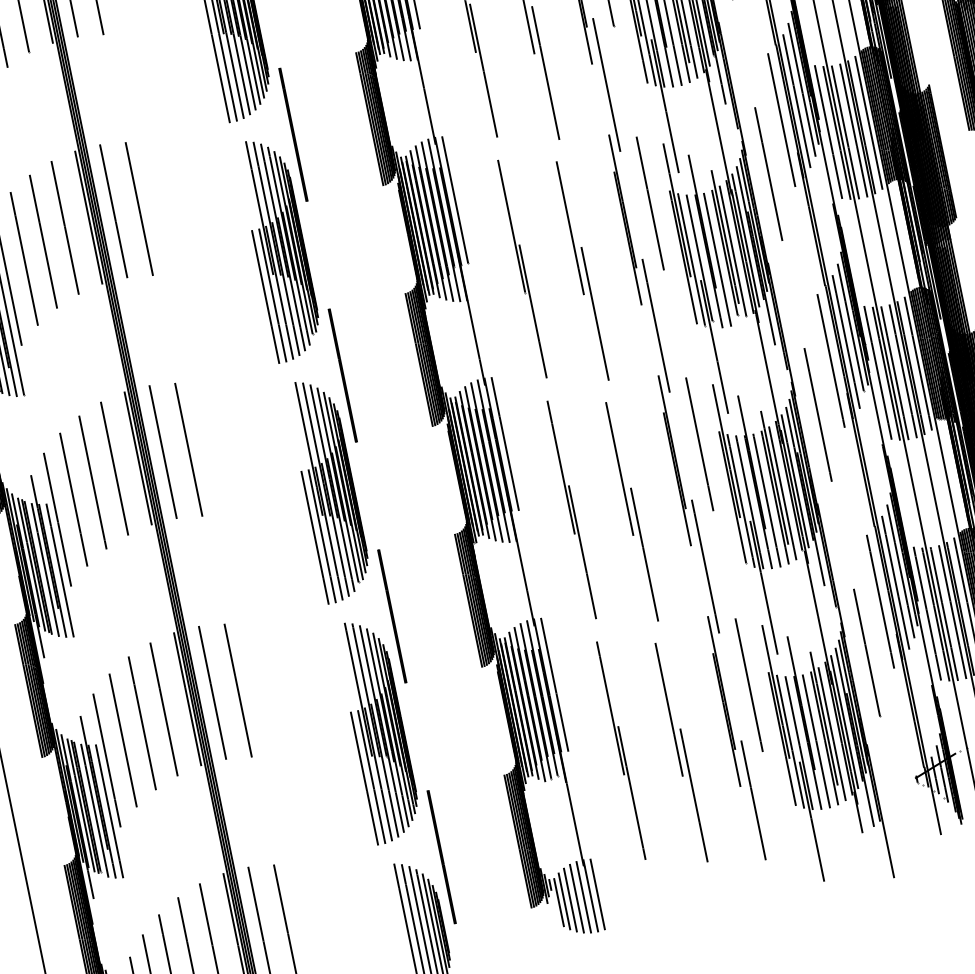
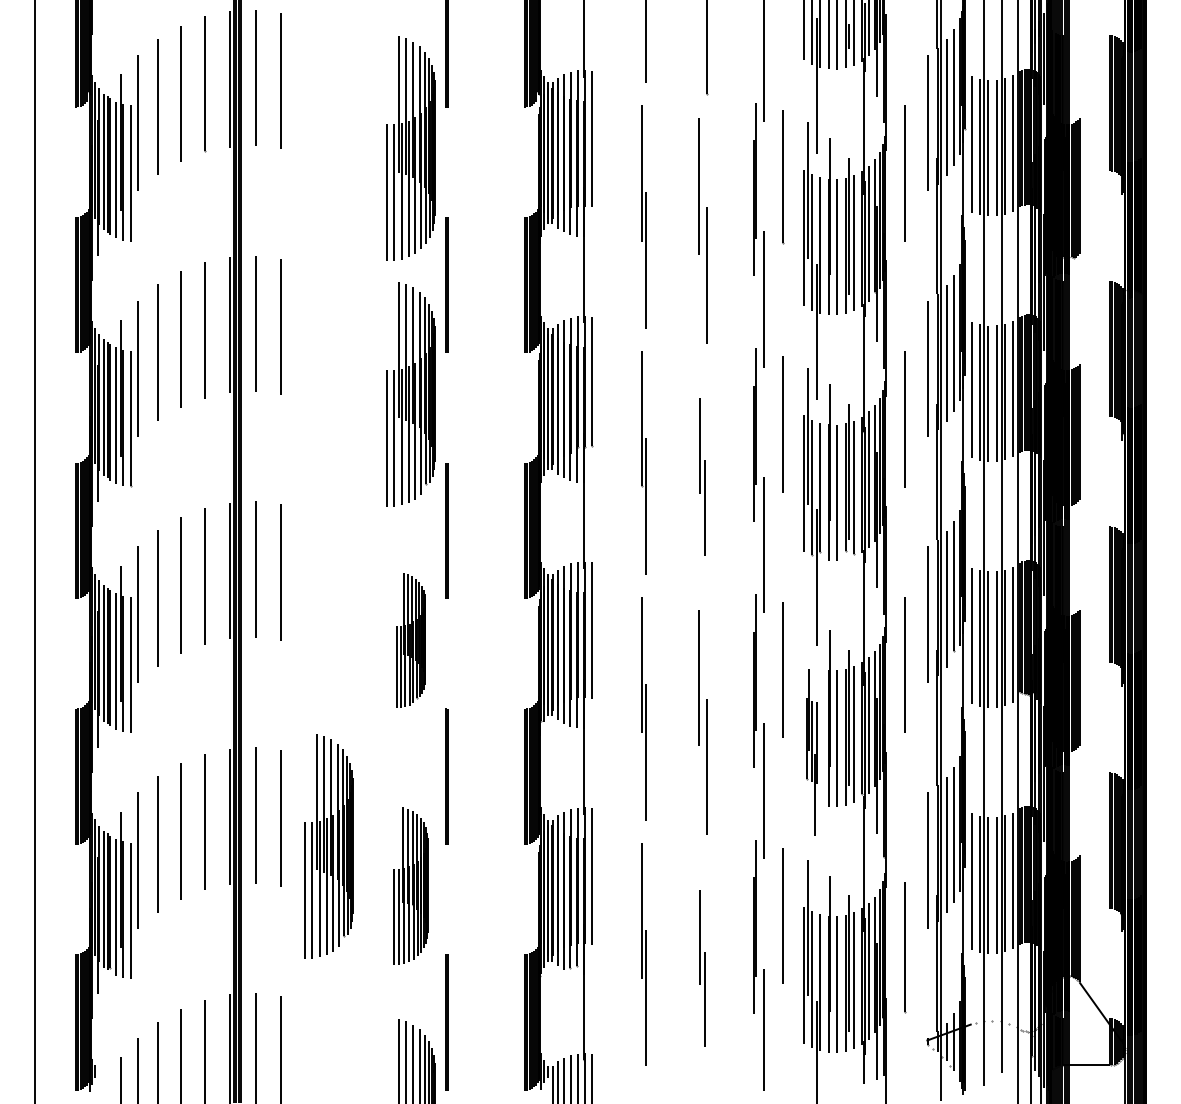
part: (582, 270) -> (702, 476), size x0.7
part: (329, 490) -> (410, 640), size x0.6
part: (744, 519) -> (811, 752), size x0.6
line: (867, 653) -> (905, 947), moved
part: (290, 708) -> (328, 846), added
part: (378, 730) -> (410, 885), size x0.7
part: (681, 752) -> (702, 968), size x0.7

